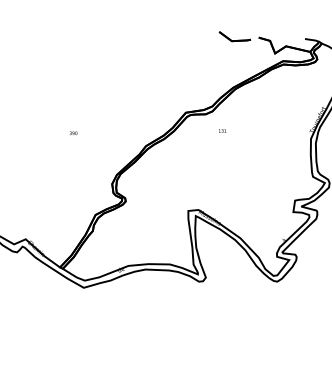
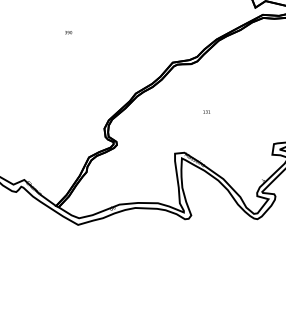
text: (222, 130) -> (206, 111), moved
text: (73, 133) -> (68, 32), moved

